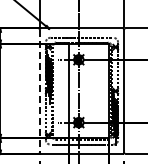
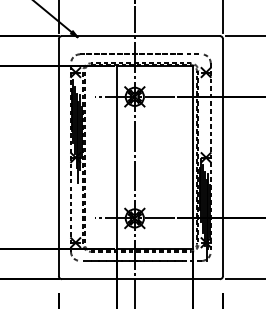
line: (39, 91) -> (58, 158), dashed -> solid

